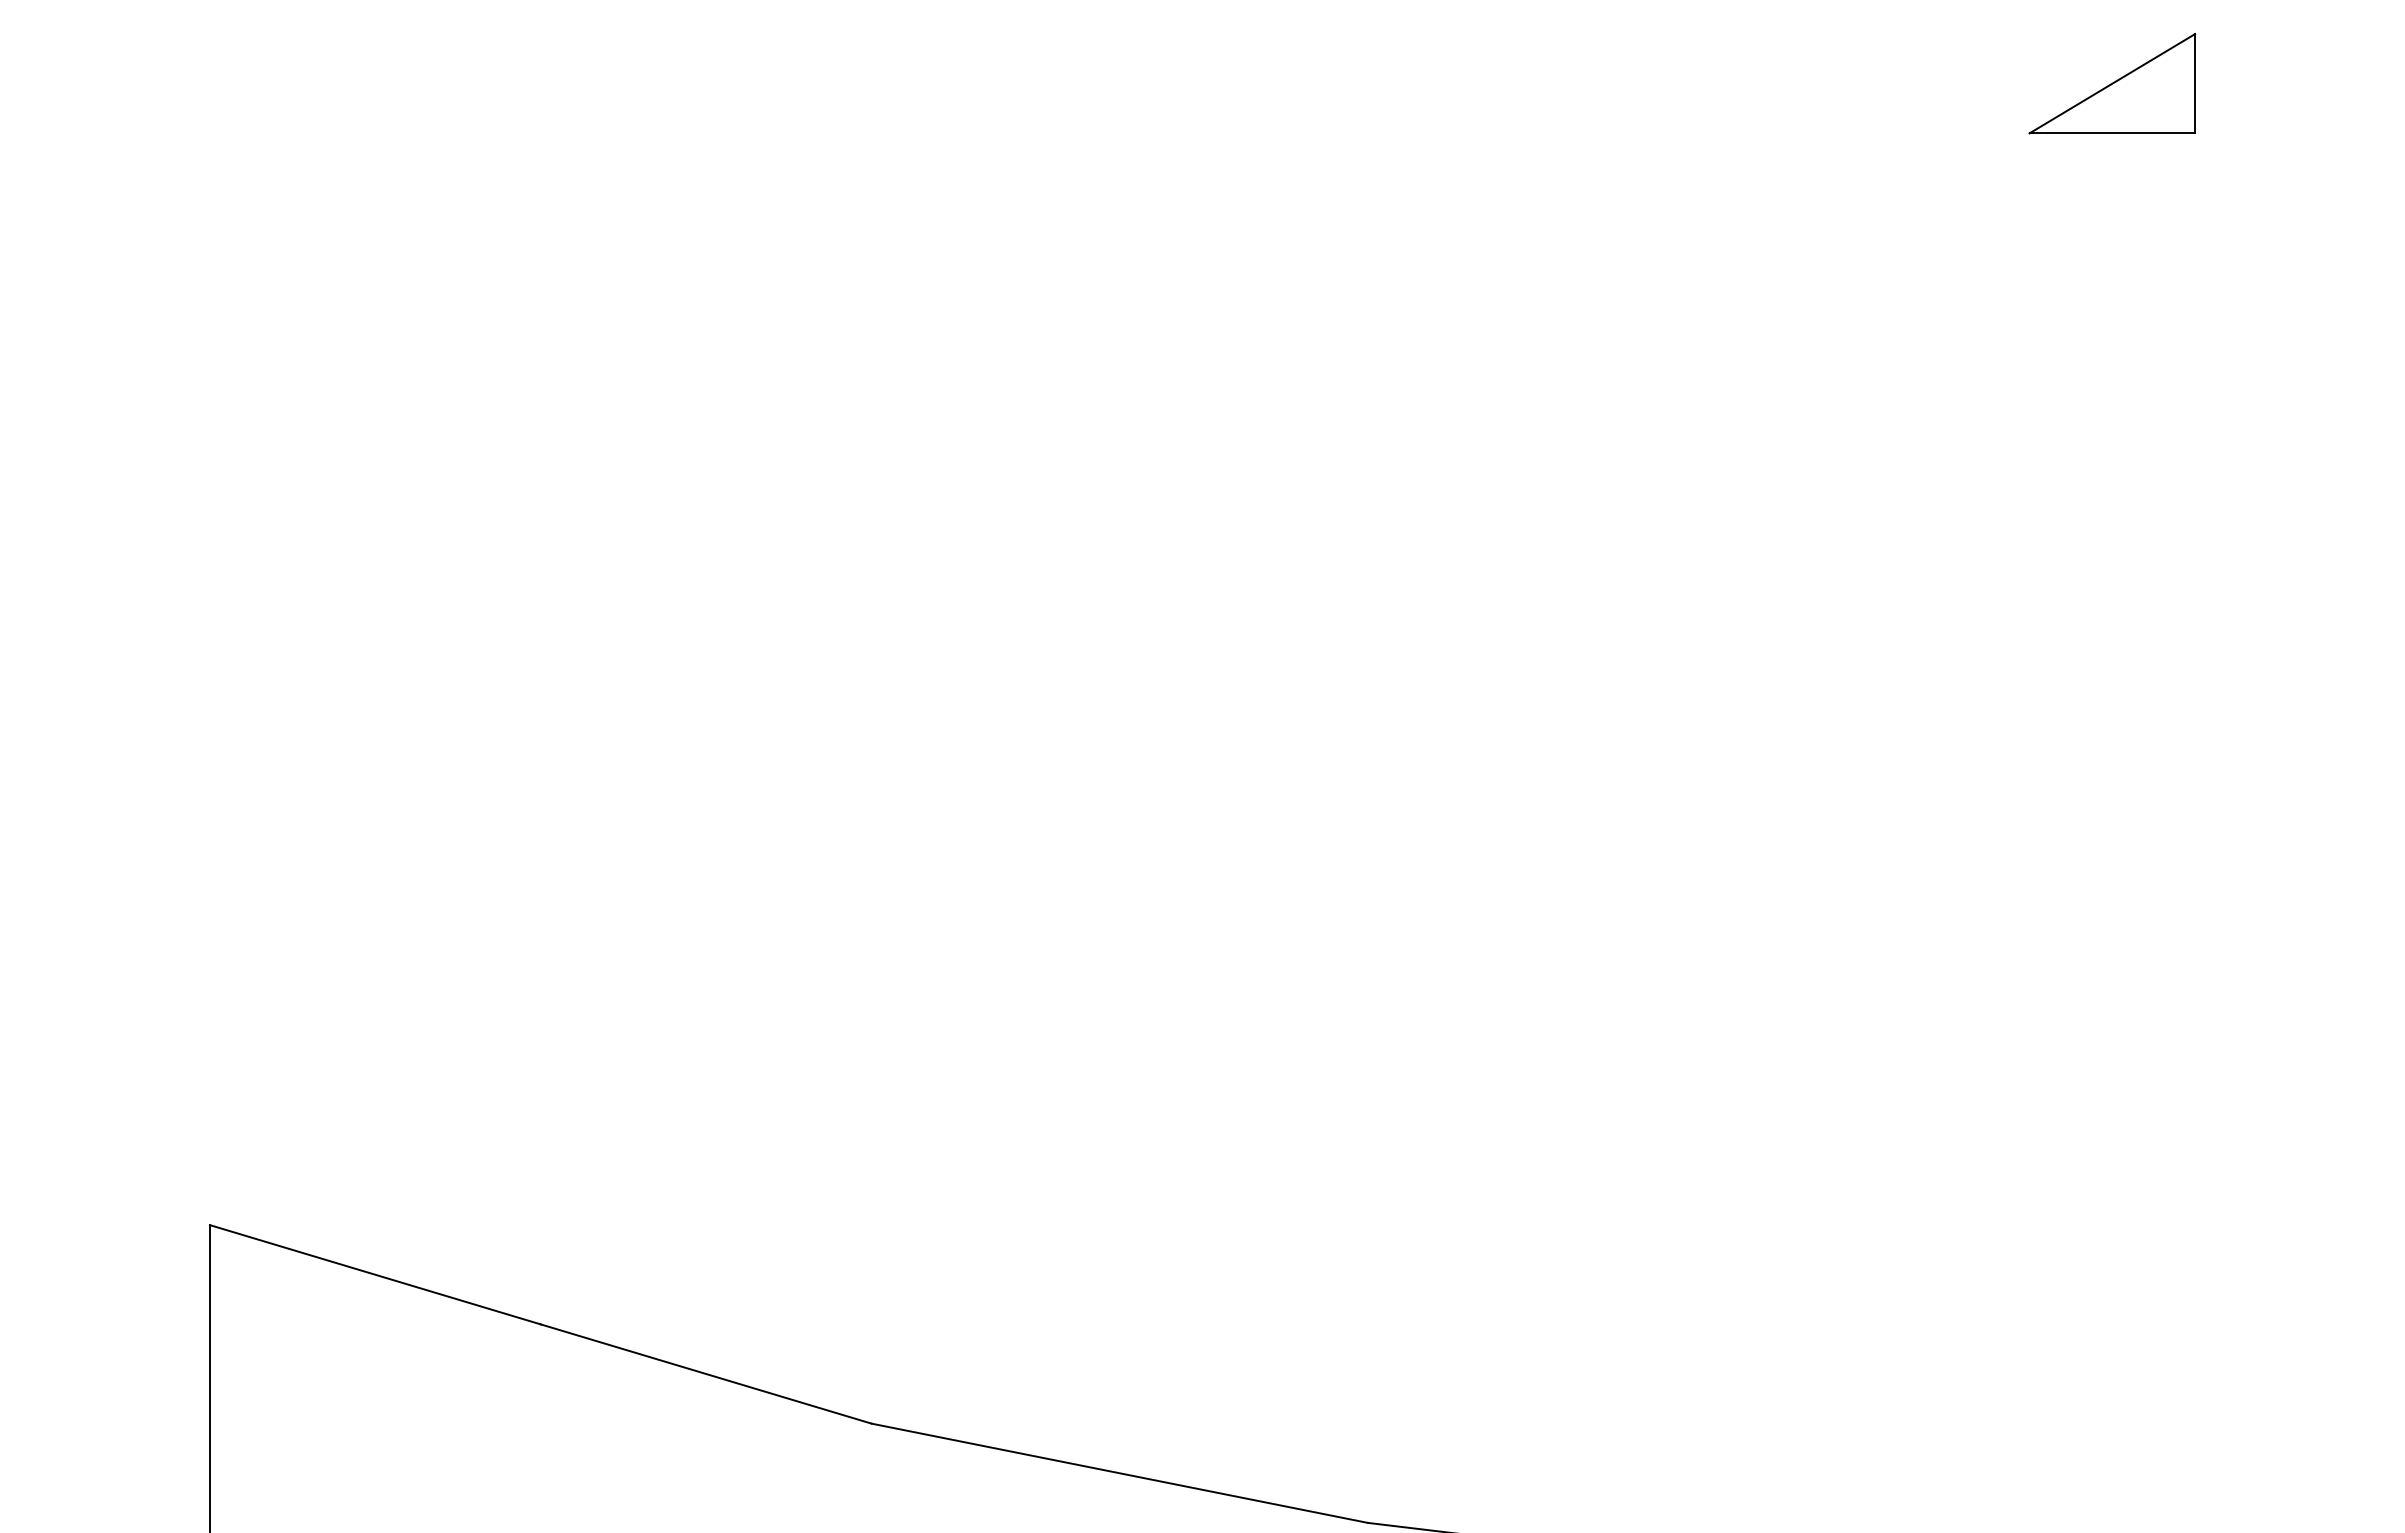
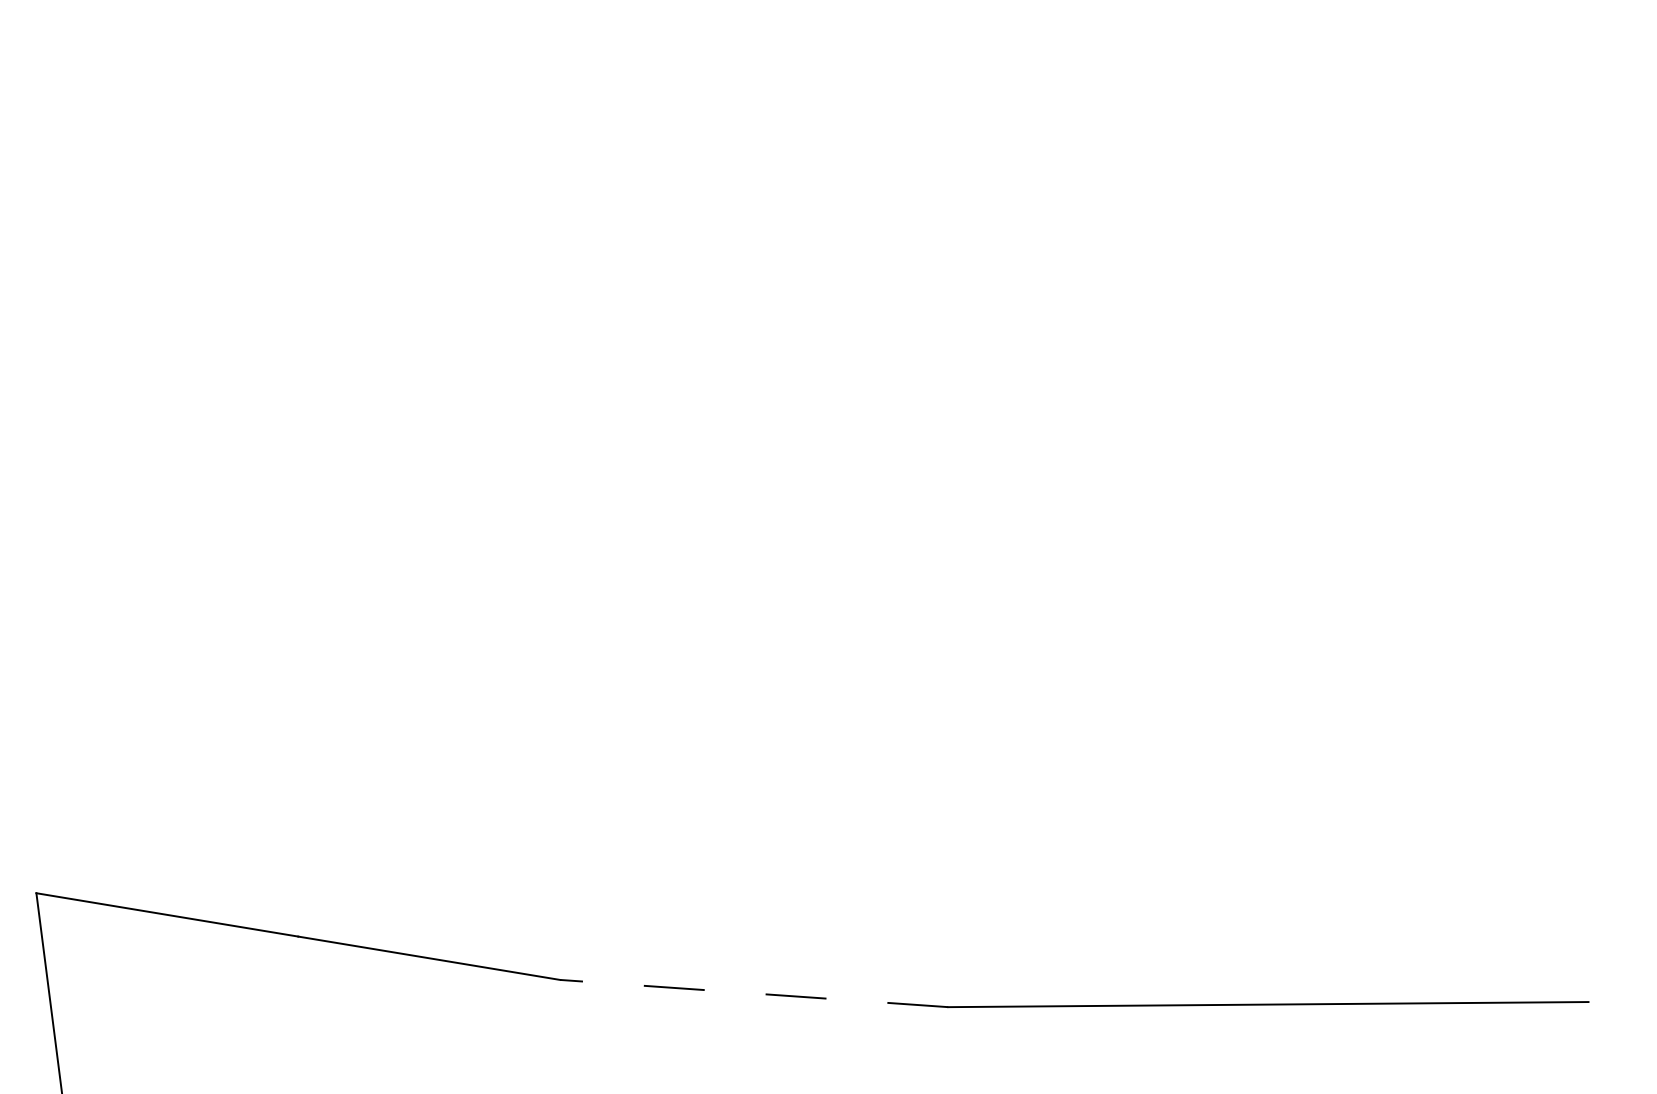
line: (1119, 1473) -> (754, 993), solid -> dashed

